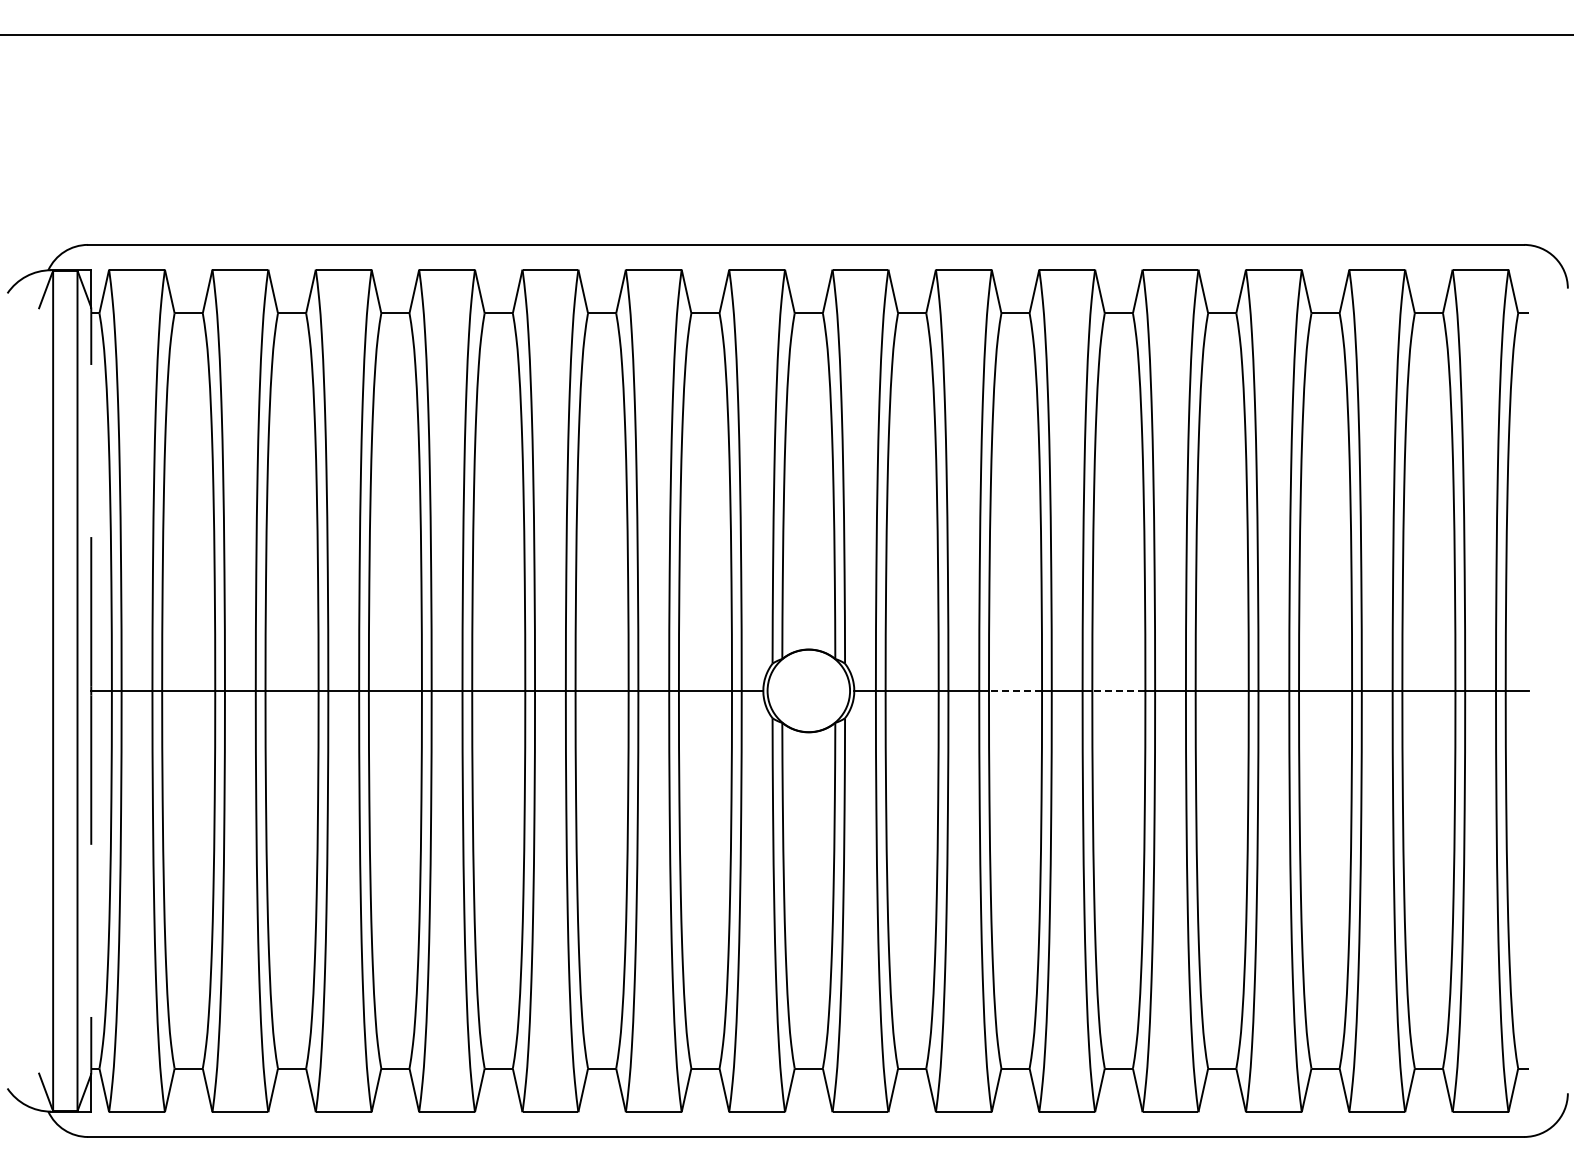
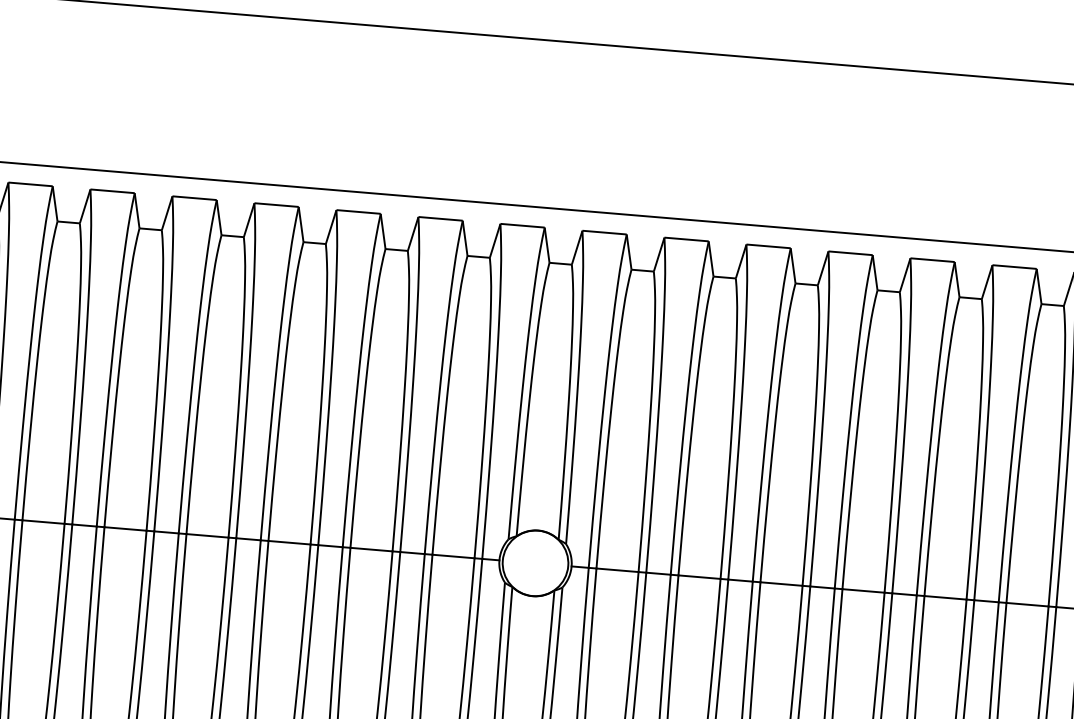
line: (1015, 690) -> (699, 576), dashed -> solid
line: (1118, 690) -> (781, 583), dashed -> solid

